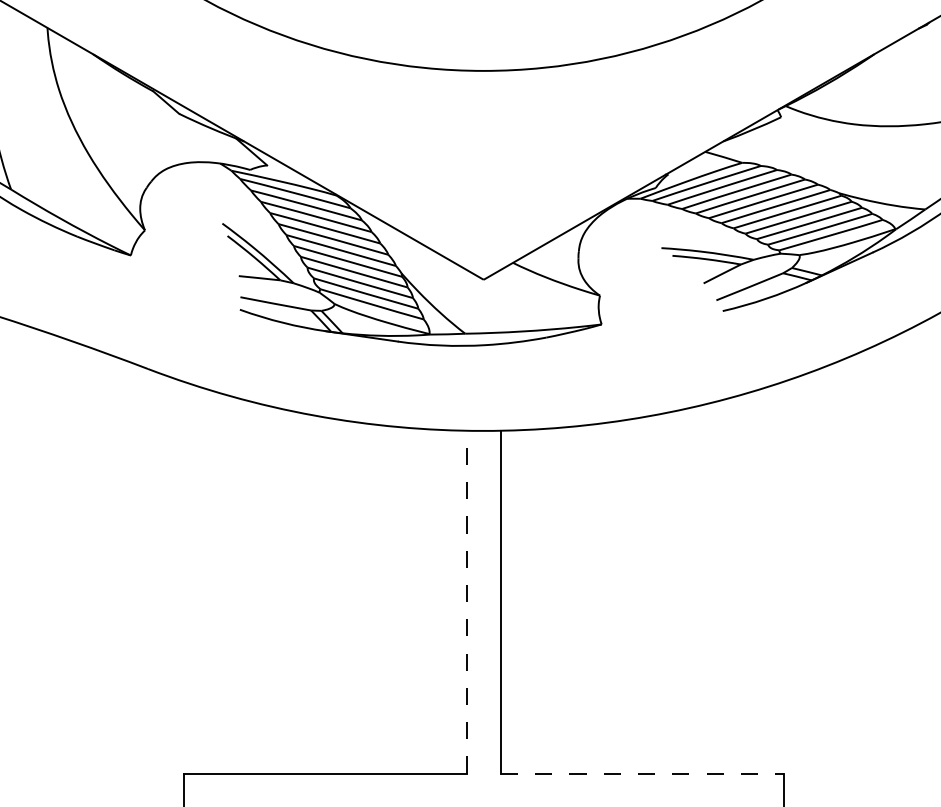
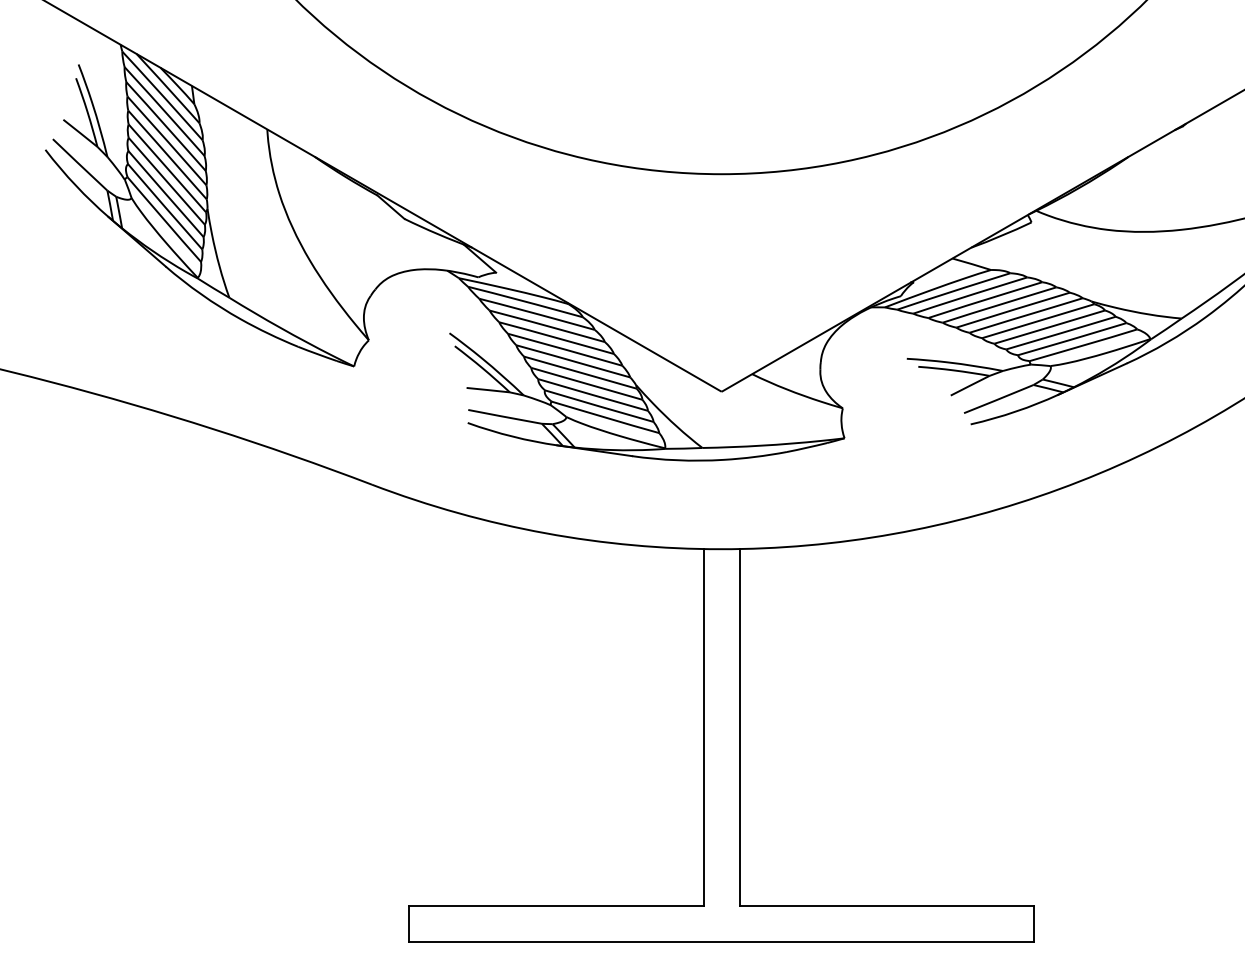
line: (466, 602) -> (703, 727), dashed -> solid
line: (642, 773) -> (887, 906), dashed -> solid

